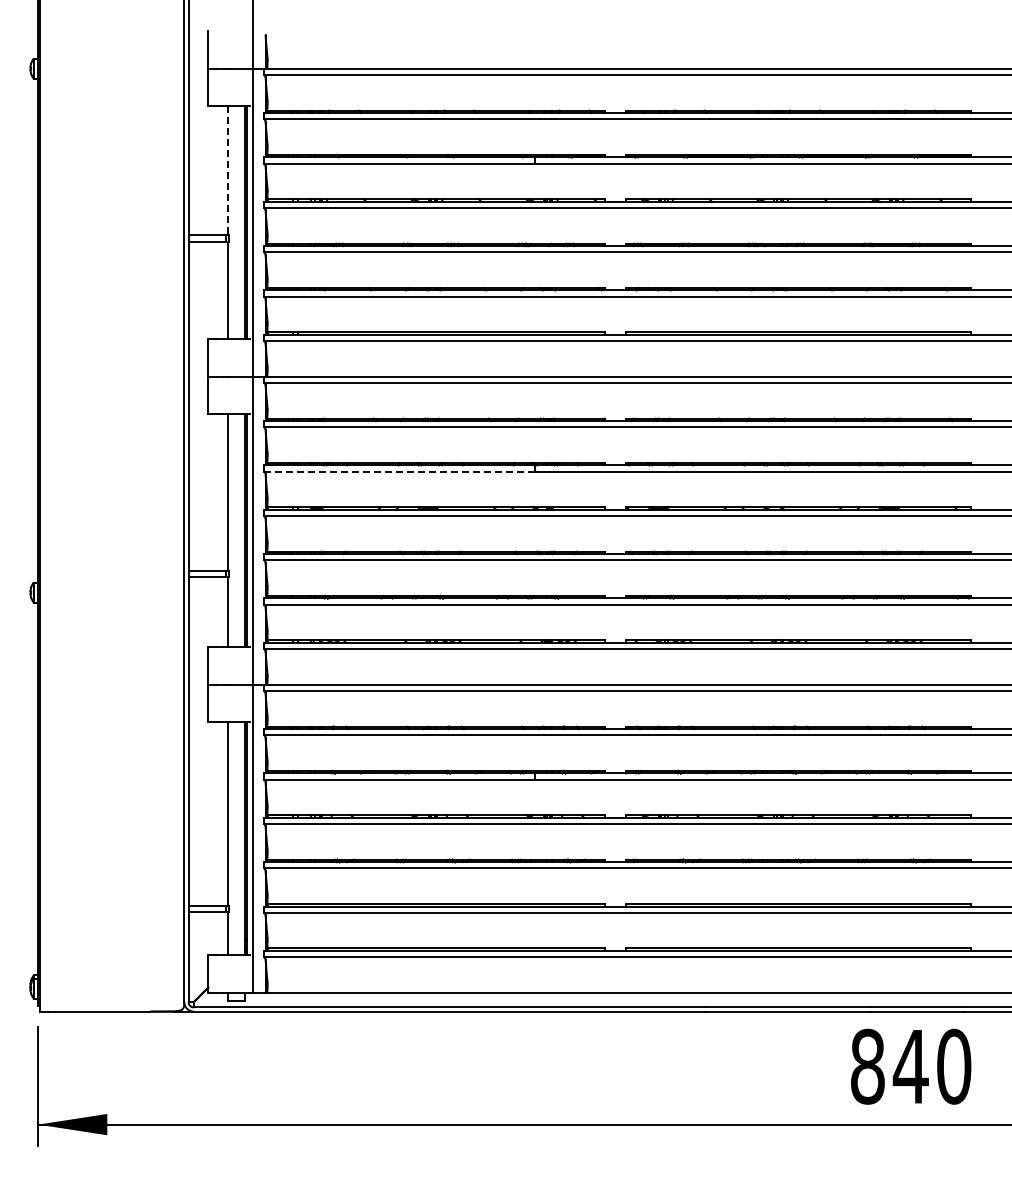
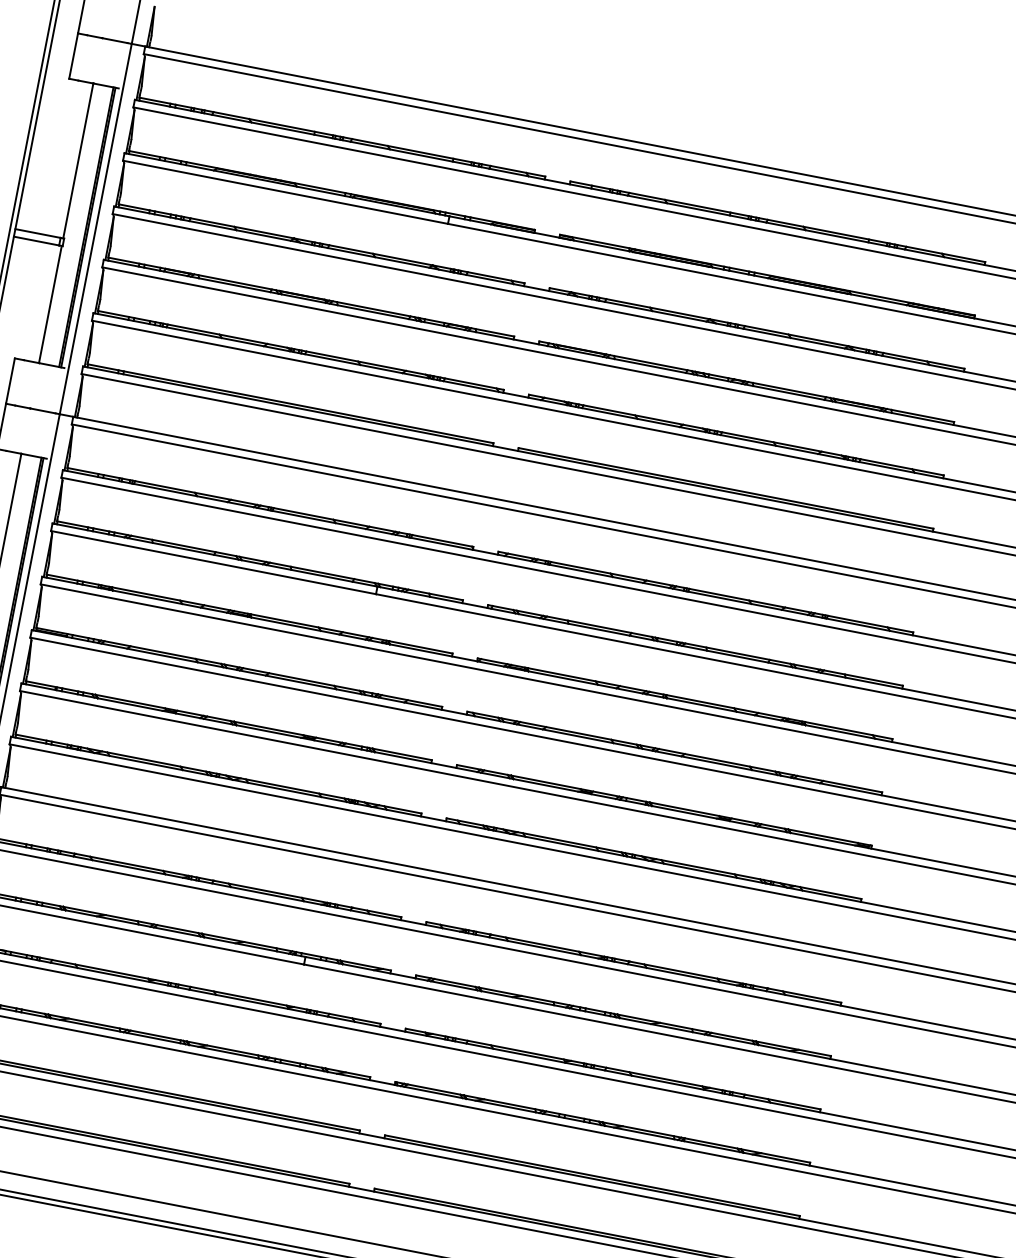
line: (228, 171) -> (78, 161), dashed -> solid
line: (399, 471) -> (213, 562), dashed -> solid

